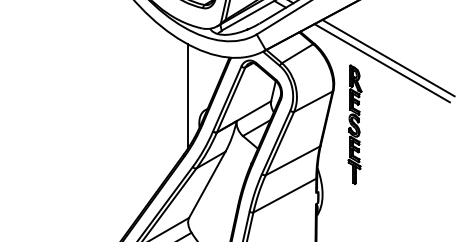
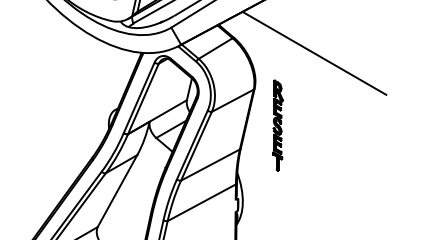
line: (381, 63) -> (306, 59), removed
line: (188, 96) -> (97, 95), removed
part: (354, 124) -> (277, 125), size x0.7

